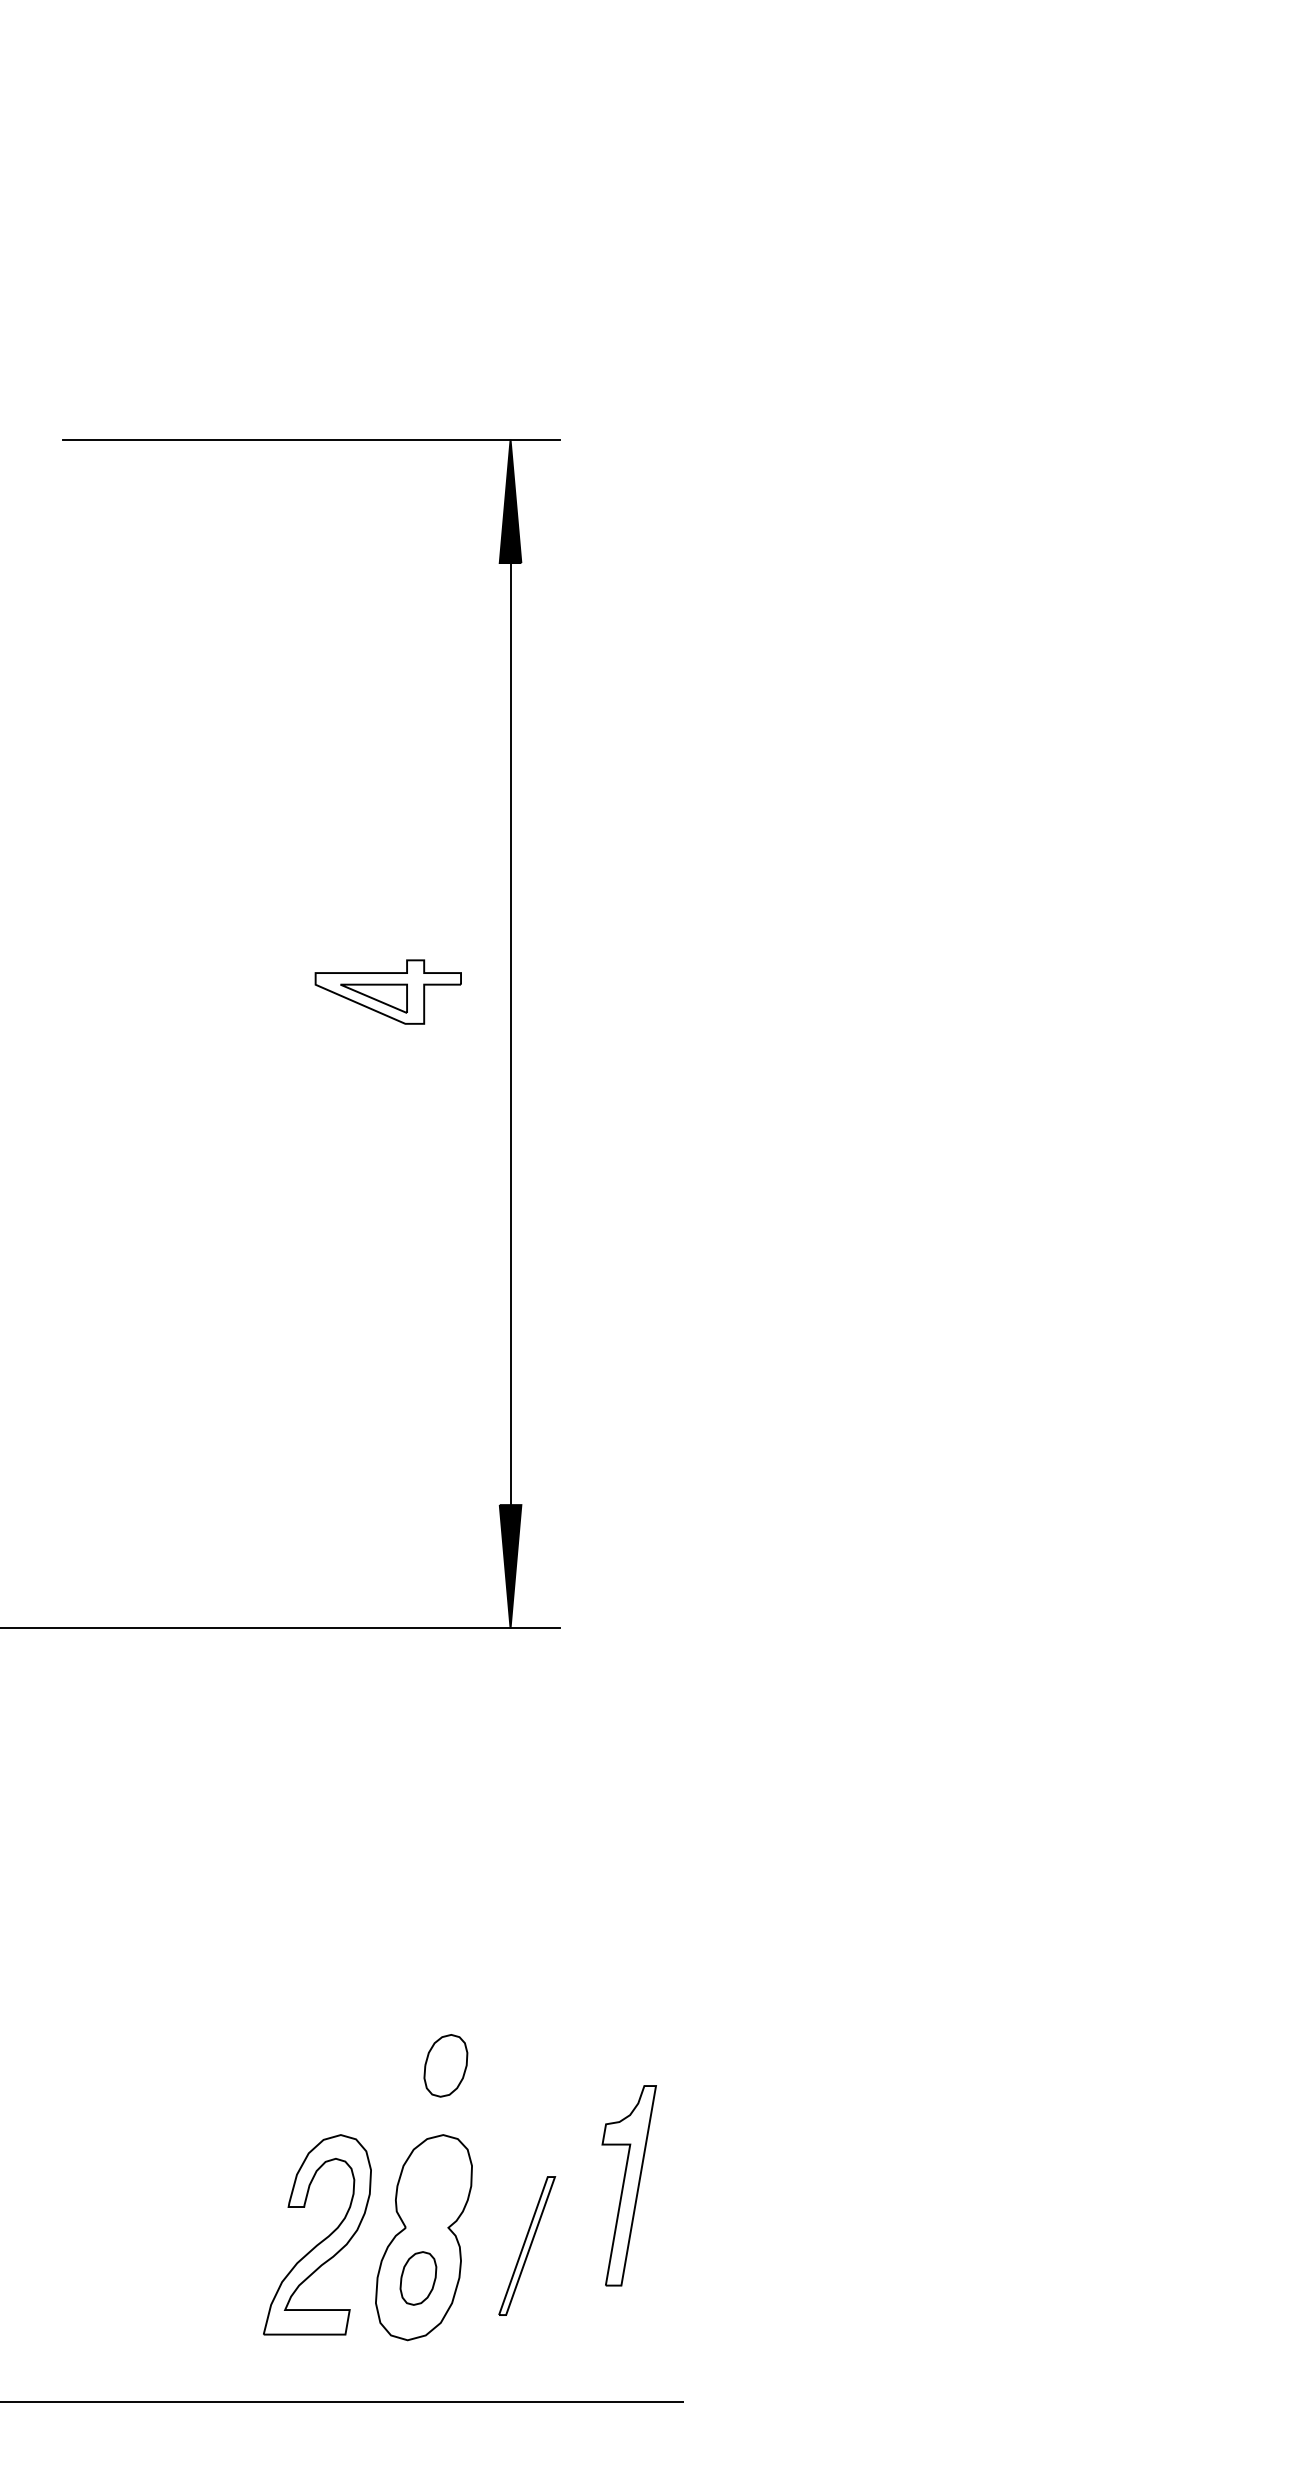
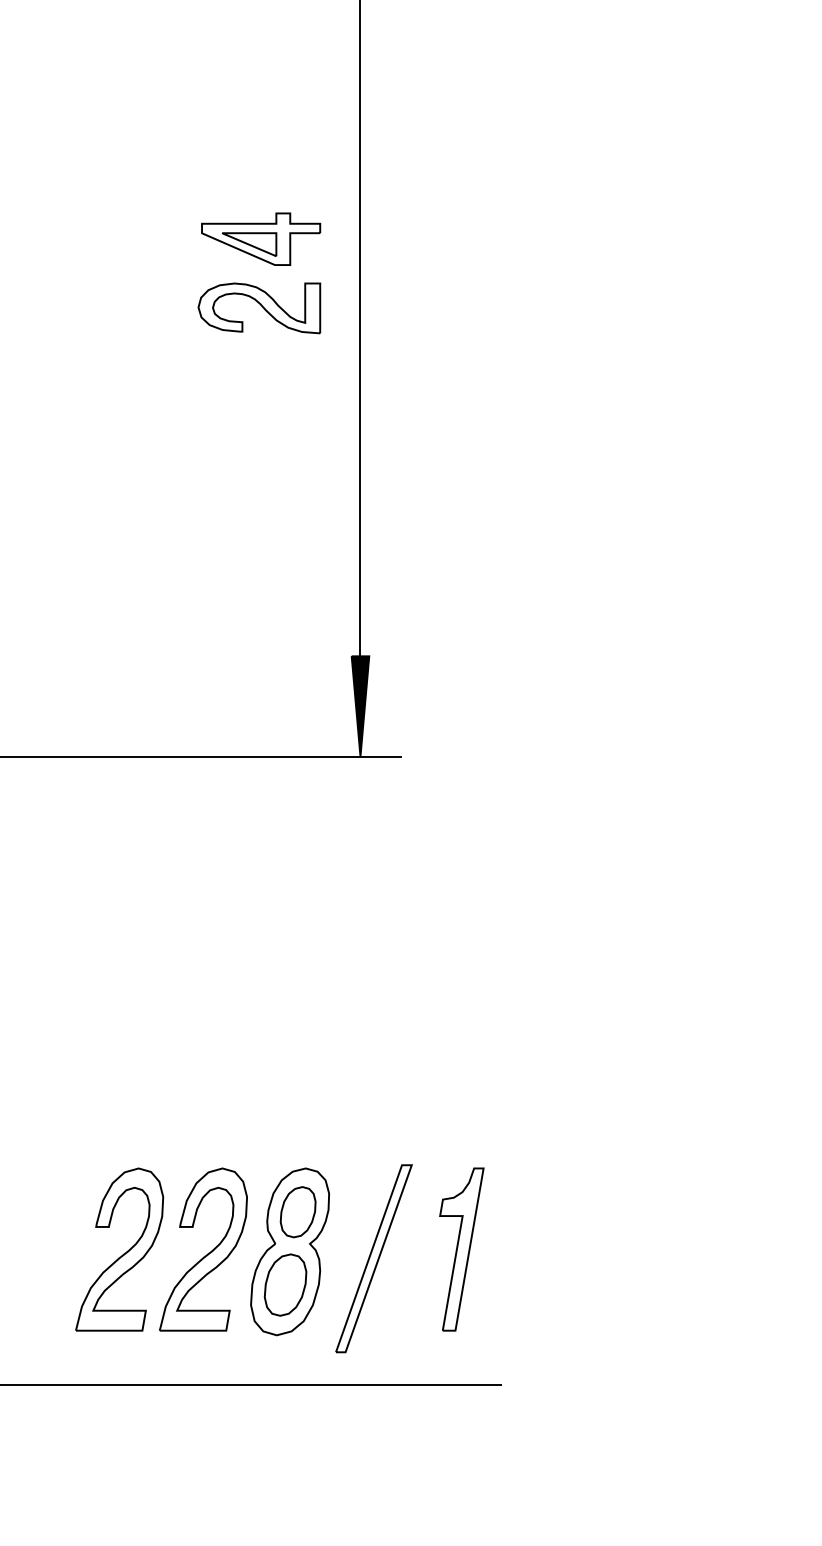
part: (385, 1076) -> (258, 307), added
part: (445, 2065) -> (297, 1211), moved
part: (628, 2185) -> (461, 1249), moved
part: (218, 2240) -> (123, 1254), added
part: (526, 2245) -> (373, 1258), size x1.67
part: (418, 2278) -> (285, 1285), size x1.43

